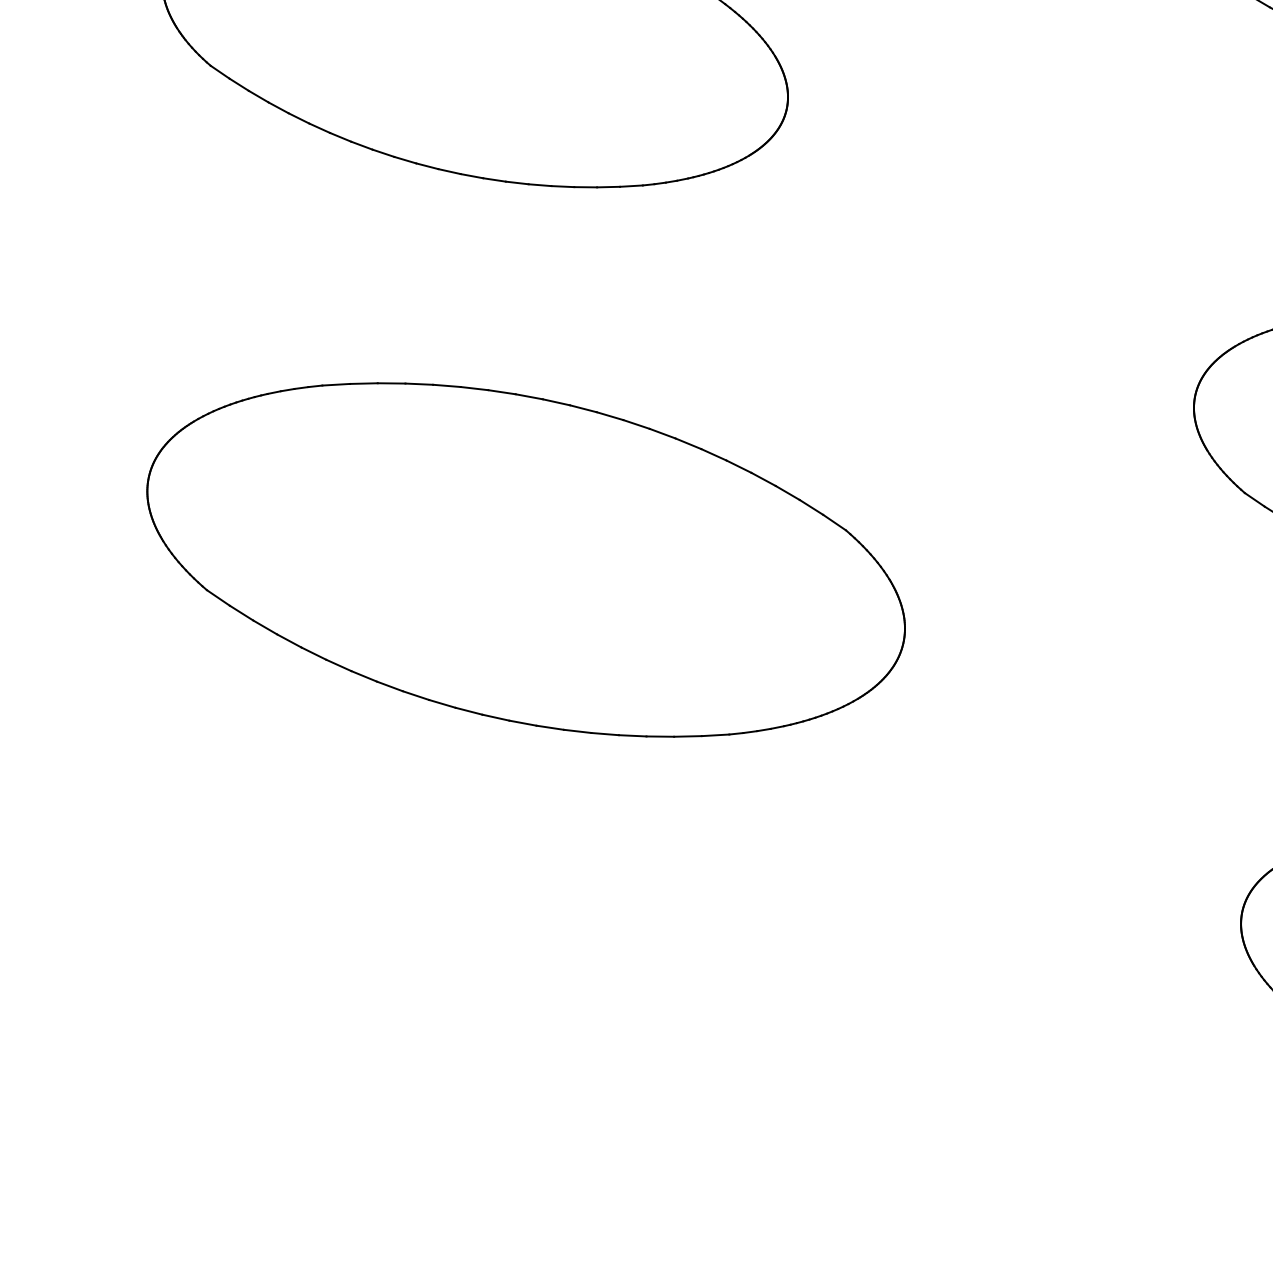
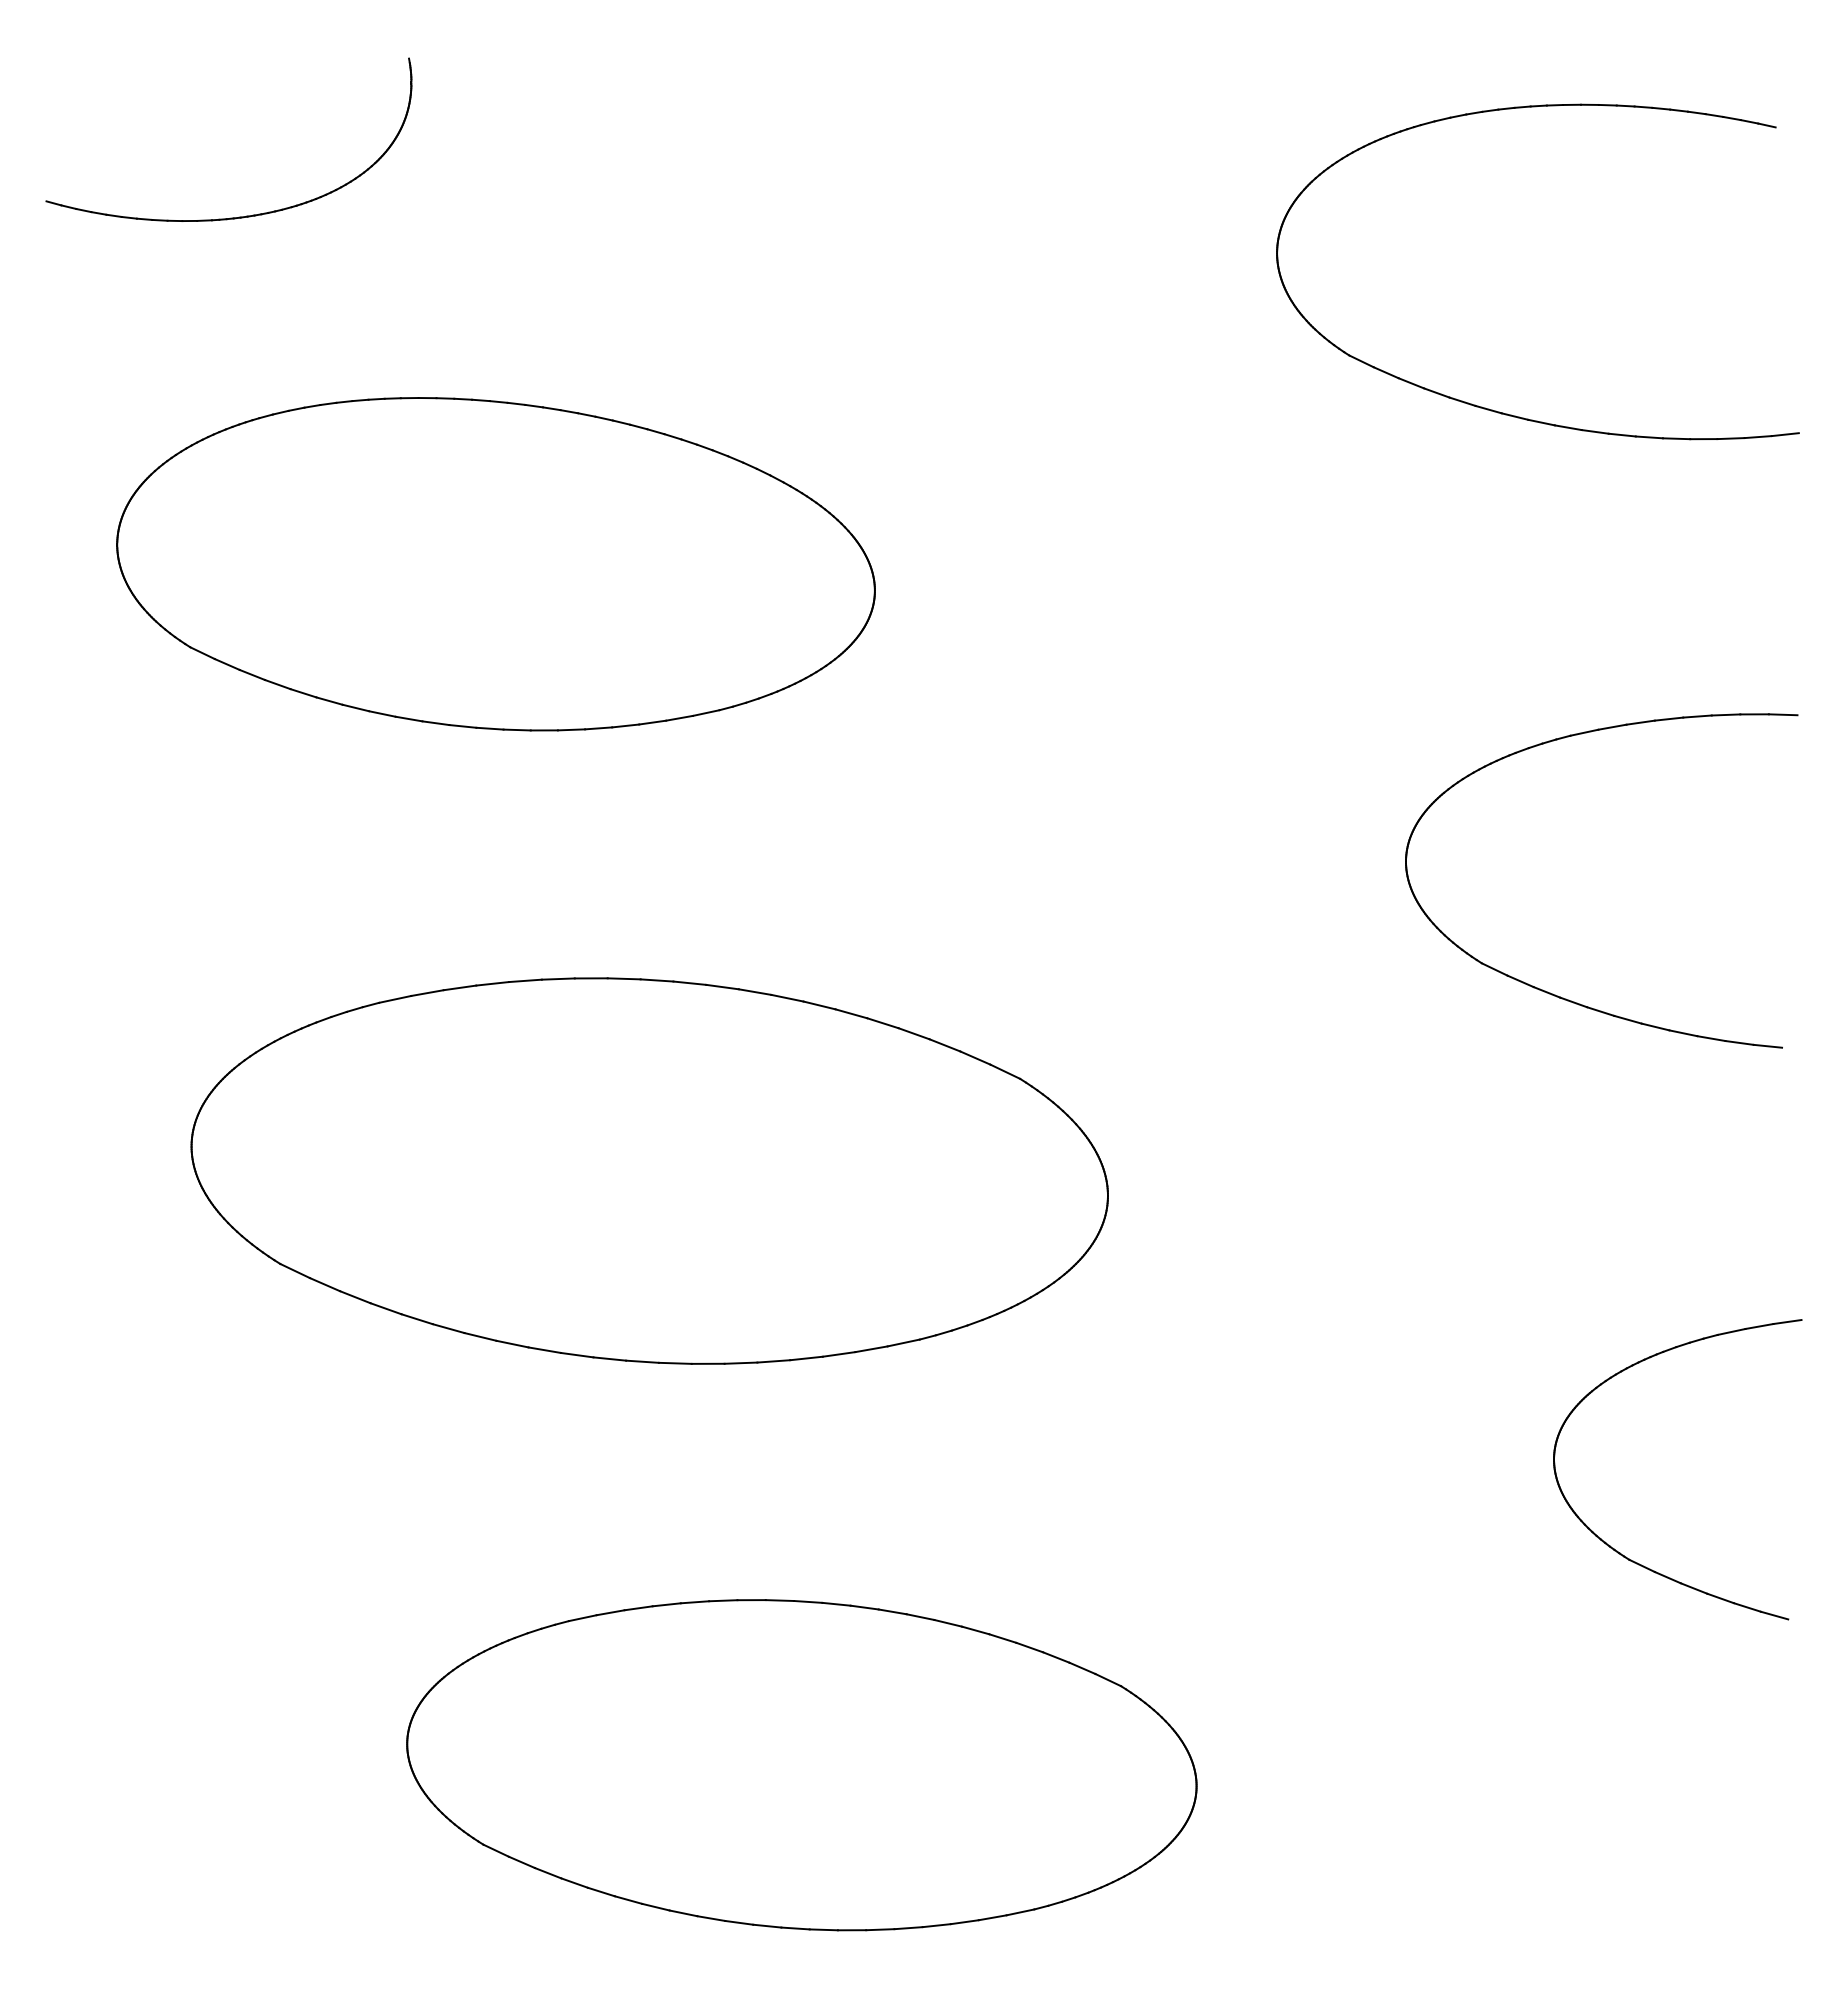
part: (576, 1073) -> (801, 1765), added

